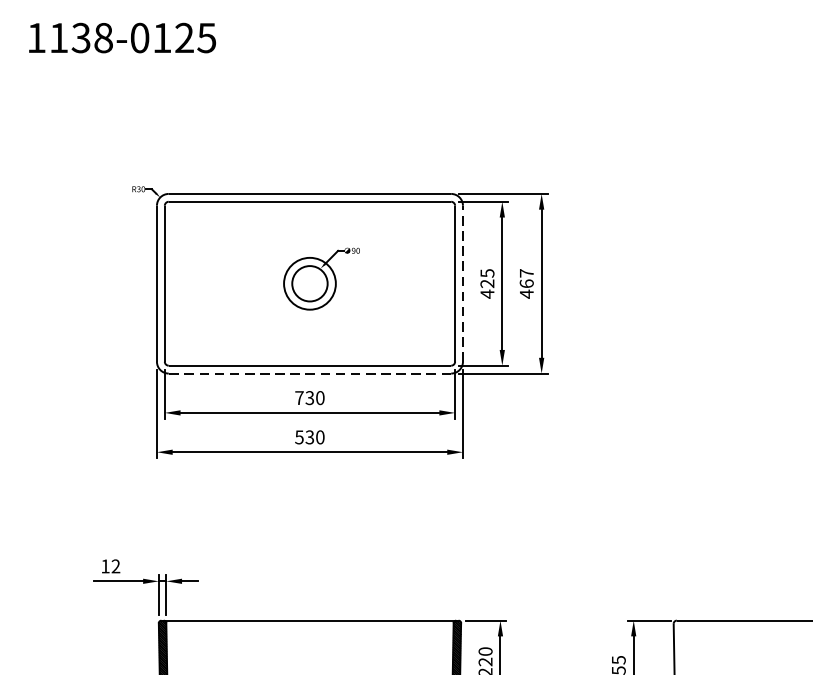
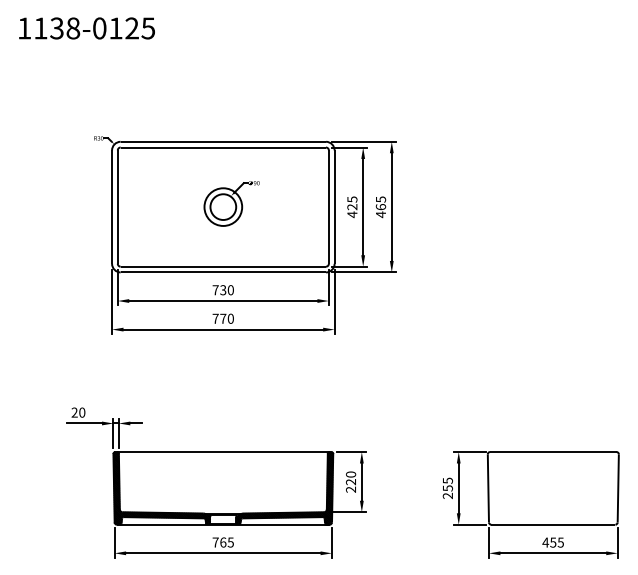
text: (527, 273) -> (381, 199), 467 -> 465
line: (462, 284) -> (334, 207), dashed -> solid
line: (310, 373) -> (223, 272), dashed -> solid
text: (304, 436) -> (219, 318), 530 -> 770
text: (110, 566) -> (78, 412), 12 -> 20

